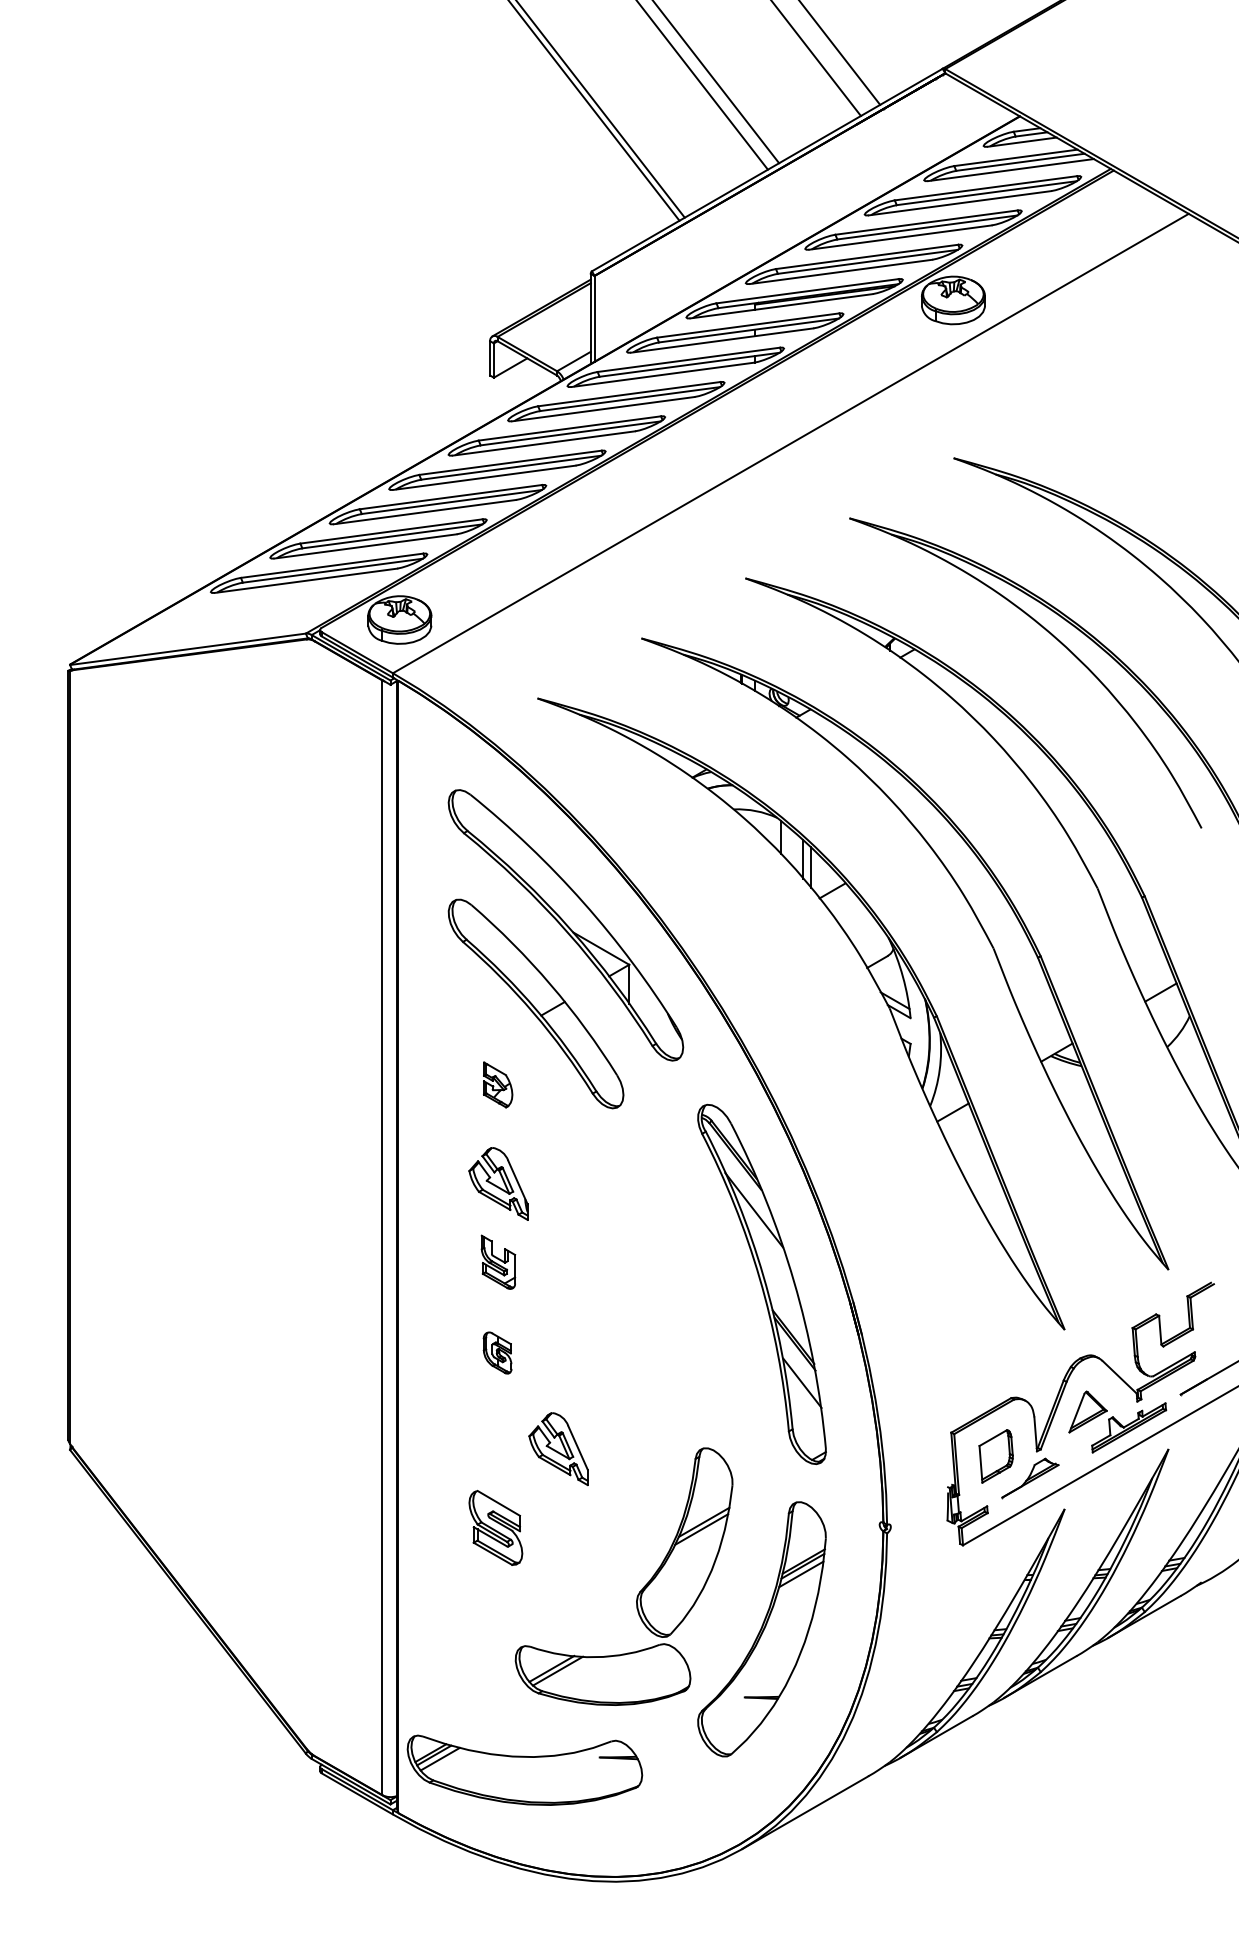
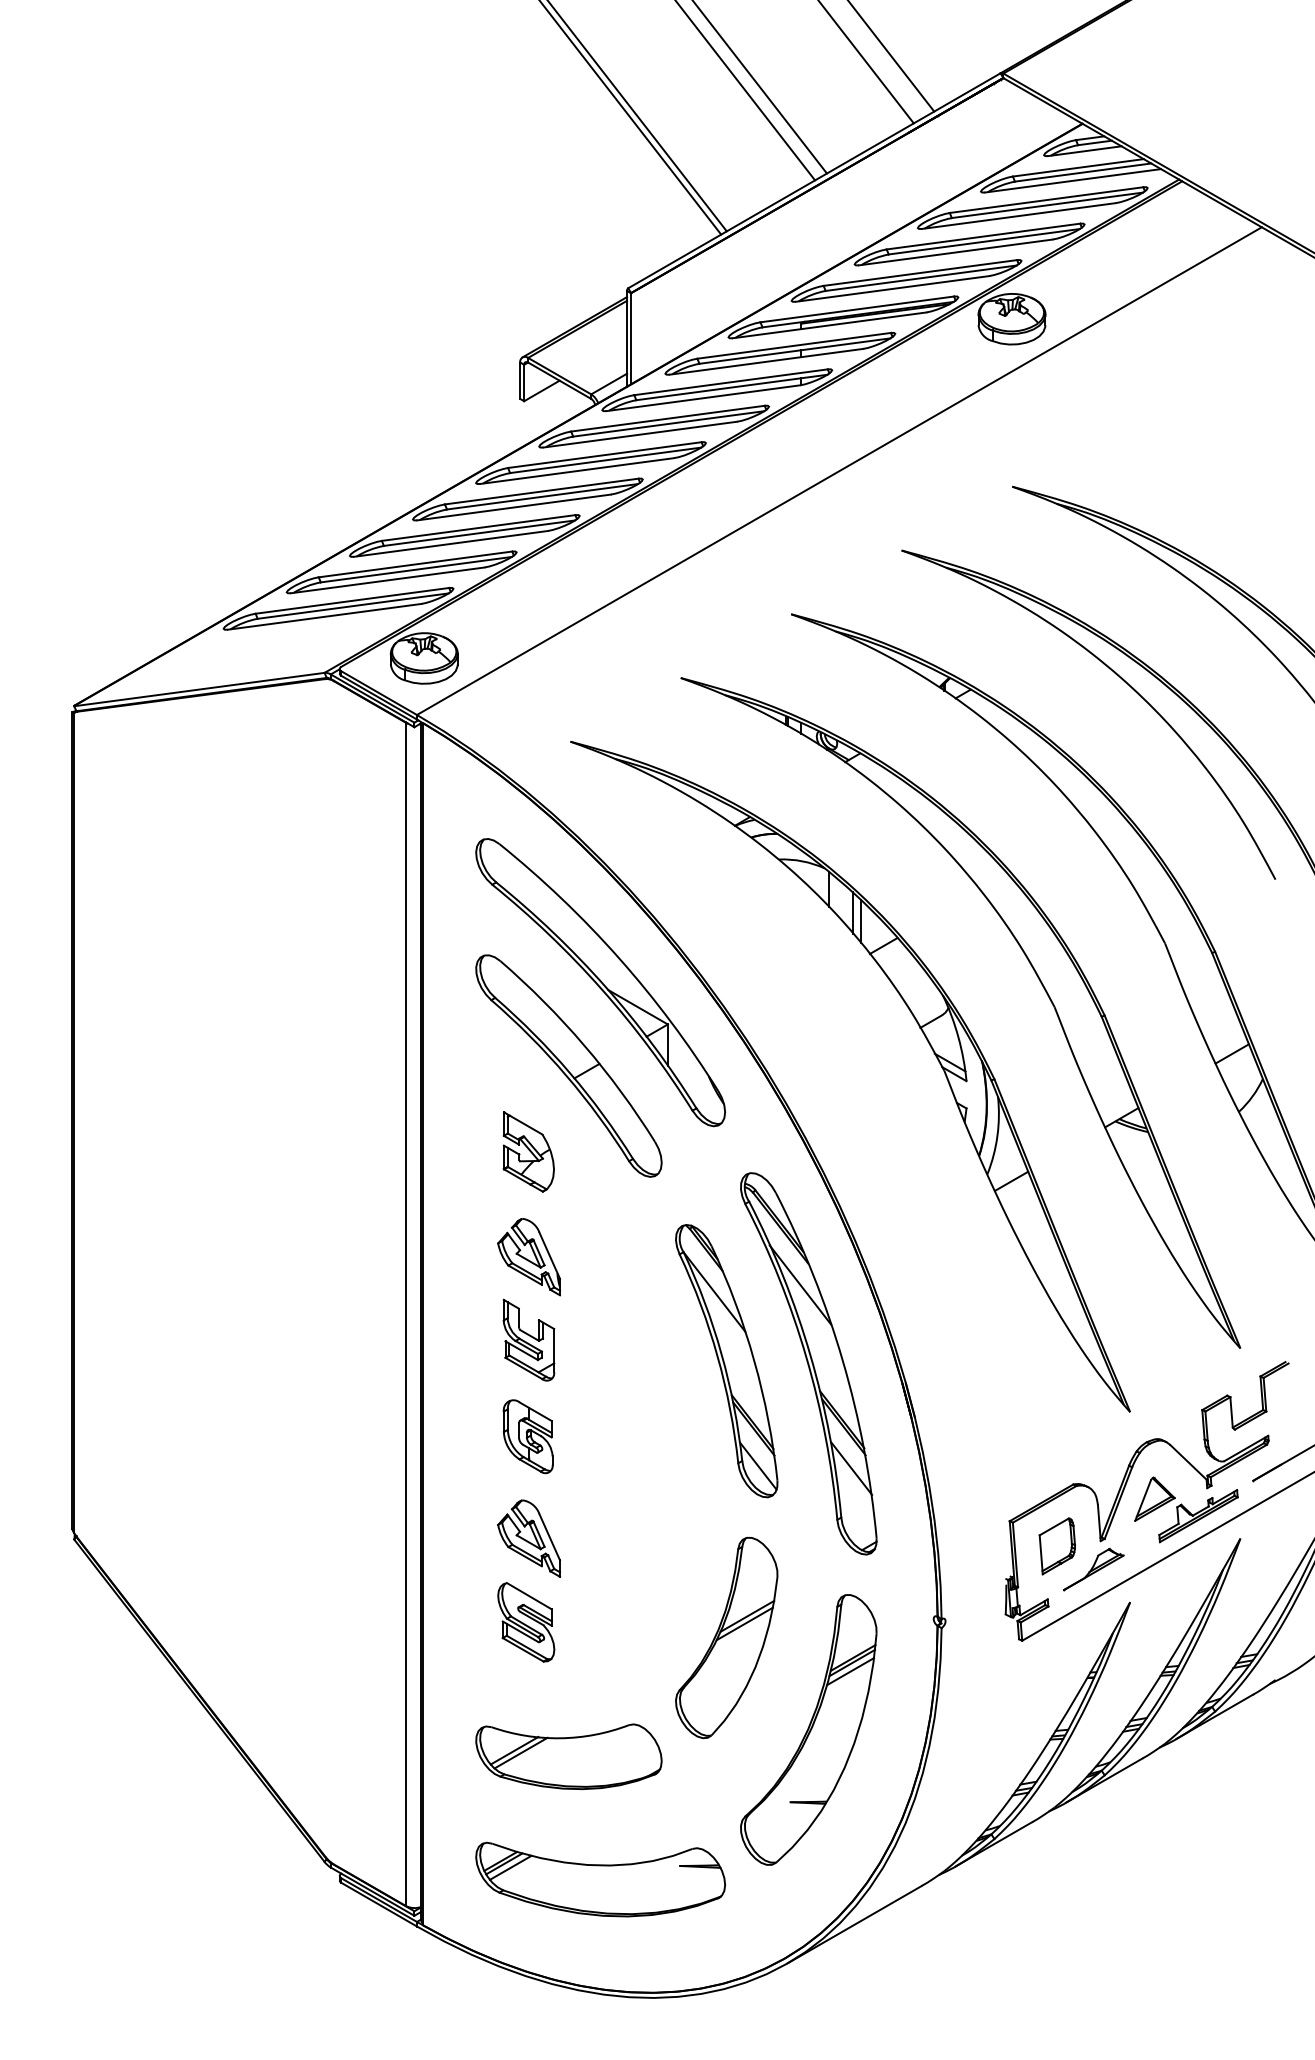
part: (497, 1084) -> (527, 1151), size x1.67
part: (498, 1262) -> (529, 1340), size x1.43
part: (684, 1281) -> (726, 1360), added
part: (497, 1352) -> (527, 1436), size x1.67
part: (558, 1449) -> (529, 1539), moved
part: (602, 1674) -> (568, 1756), moved
part: (524, 1769) -> (600, 1878), moved

